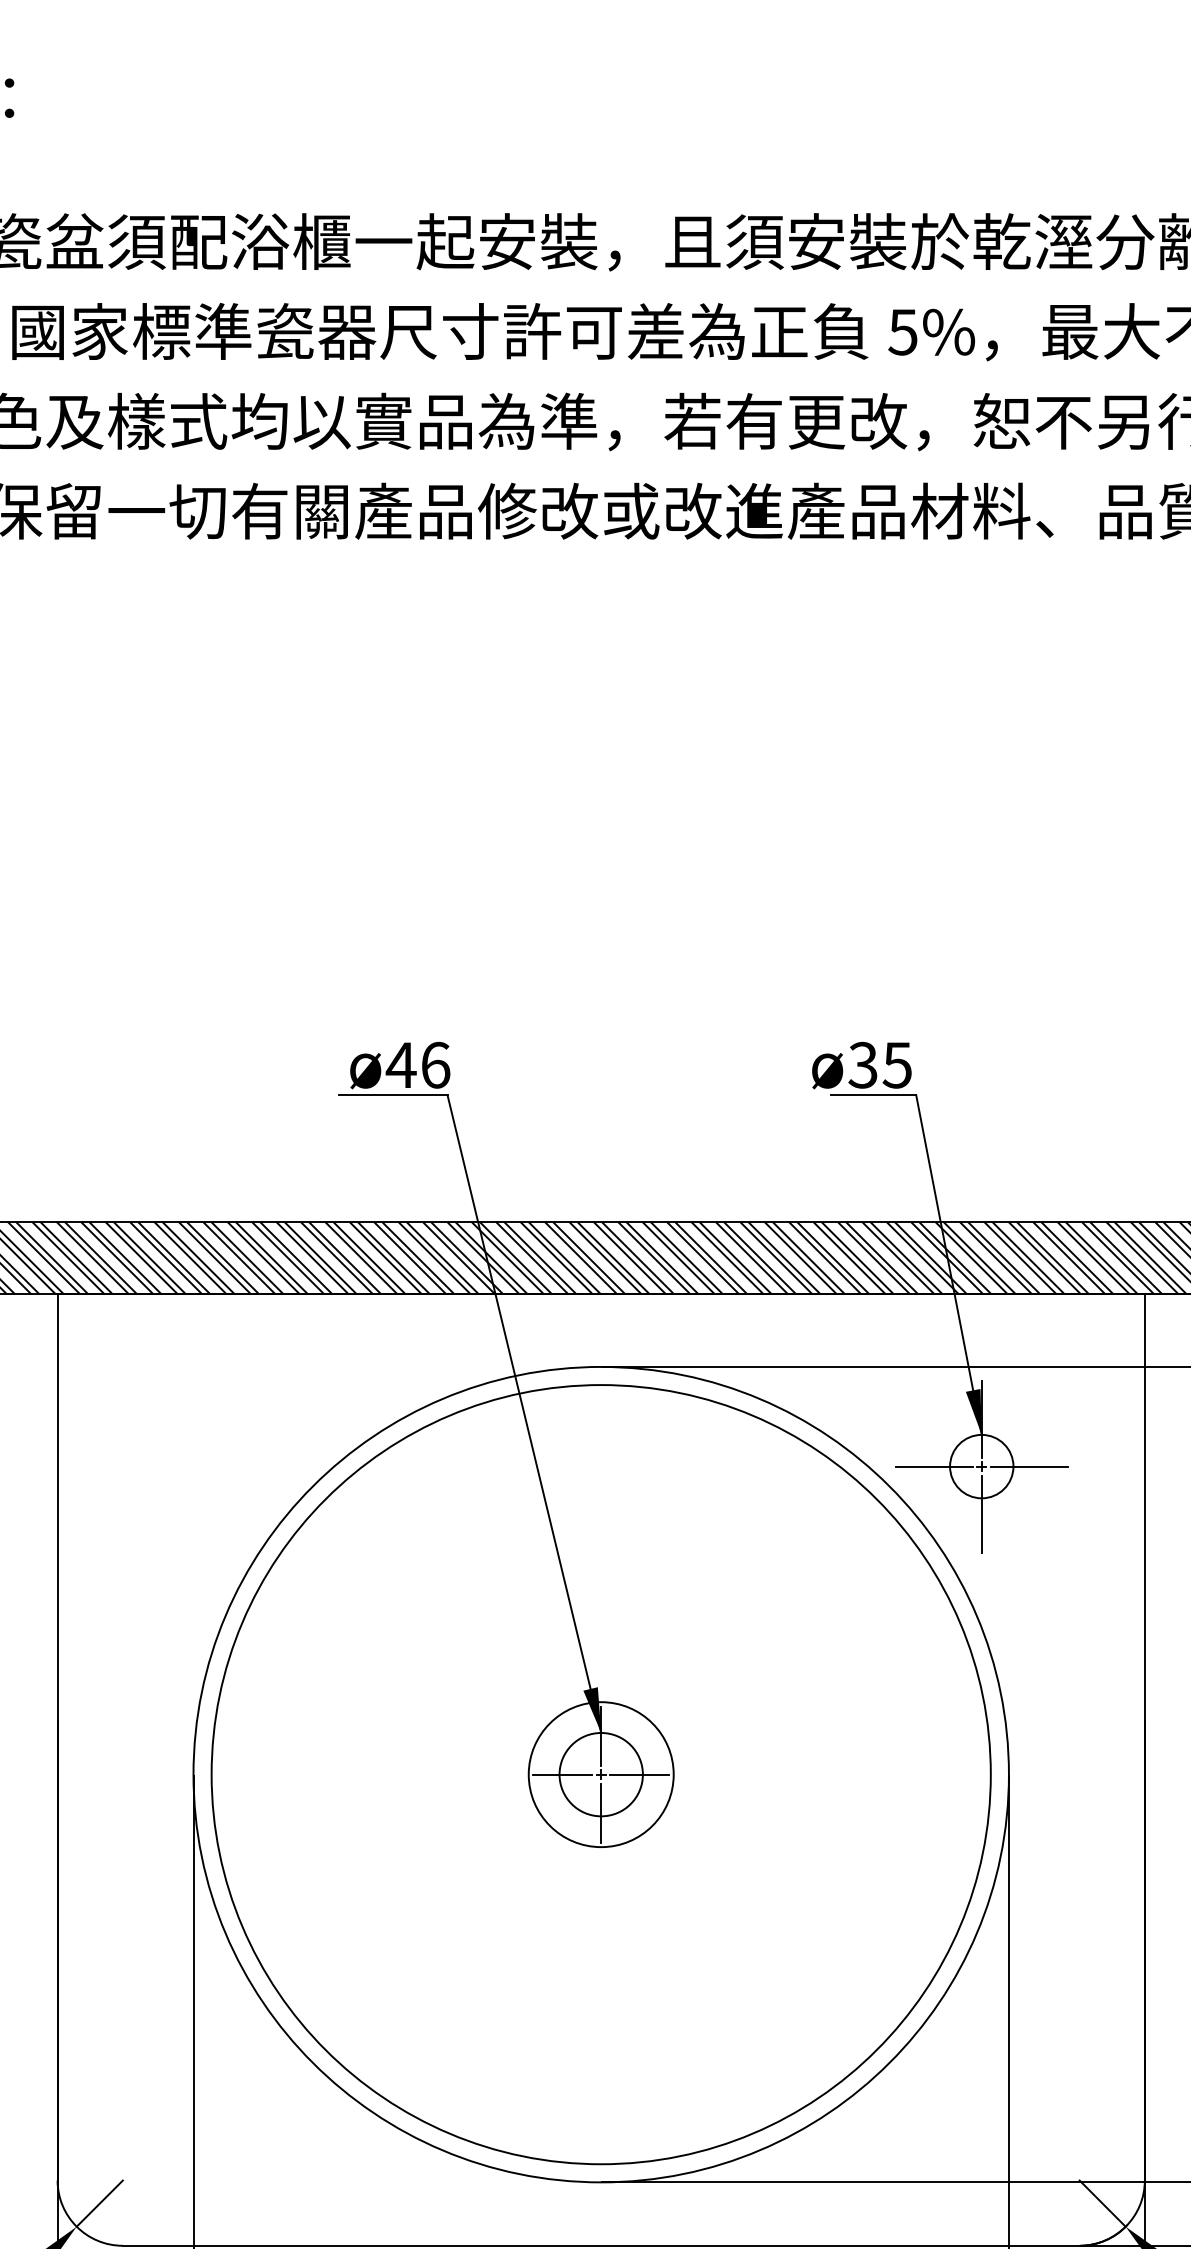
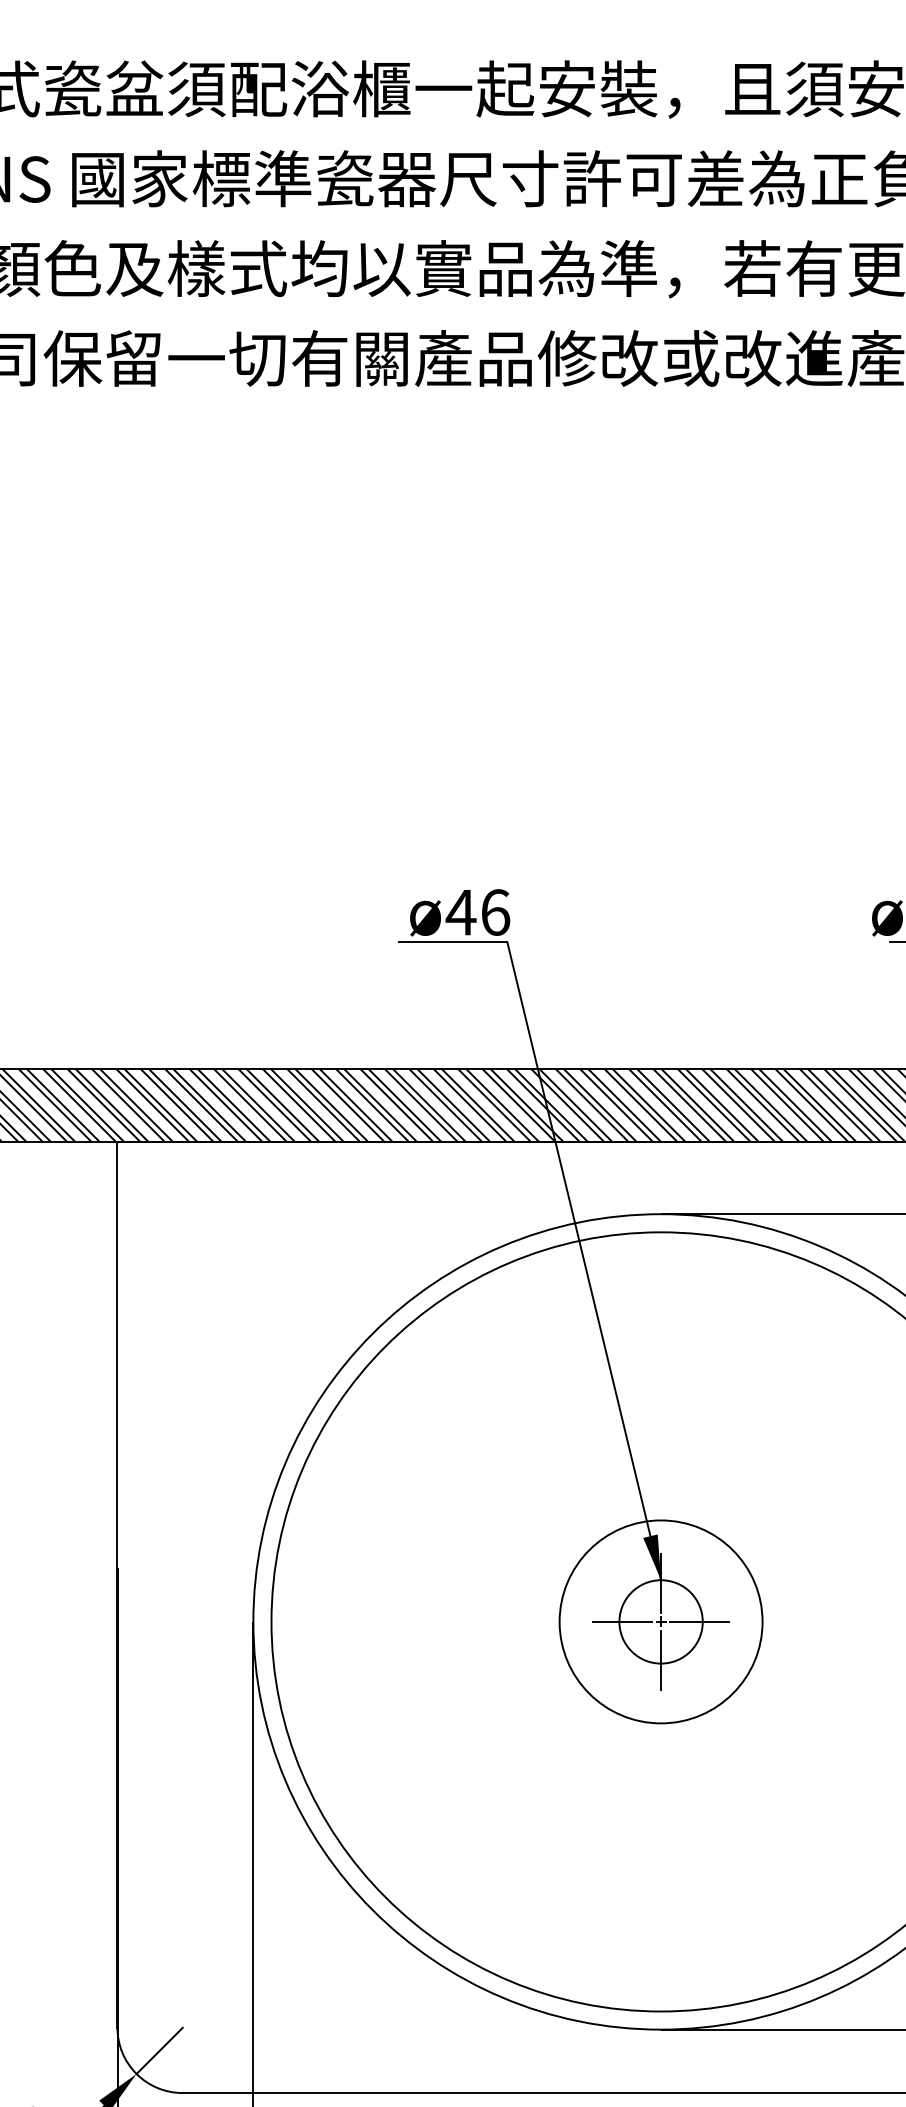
circle: (600, 1774) -> (660, 1621), size x1.4

